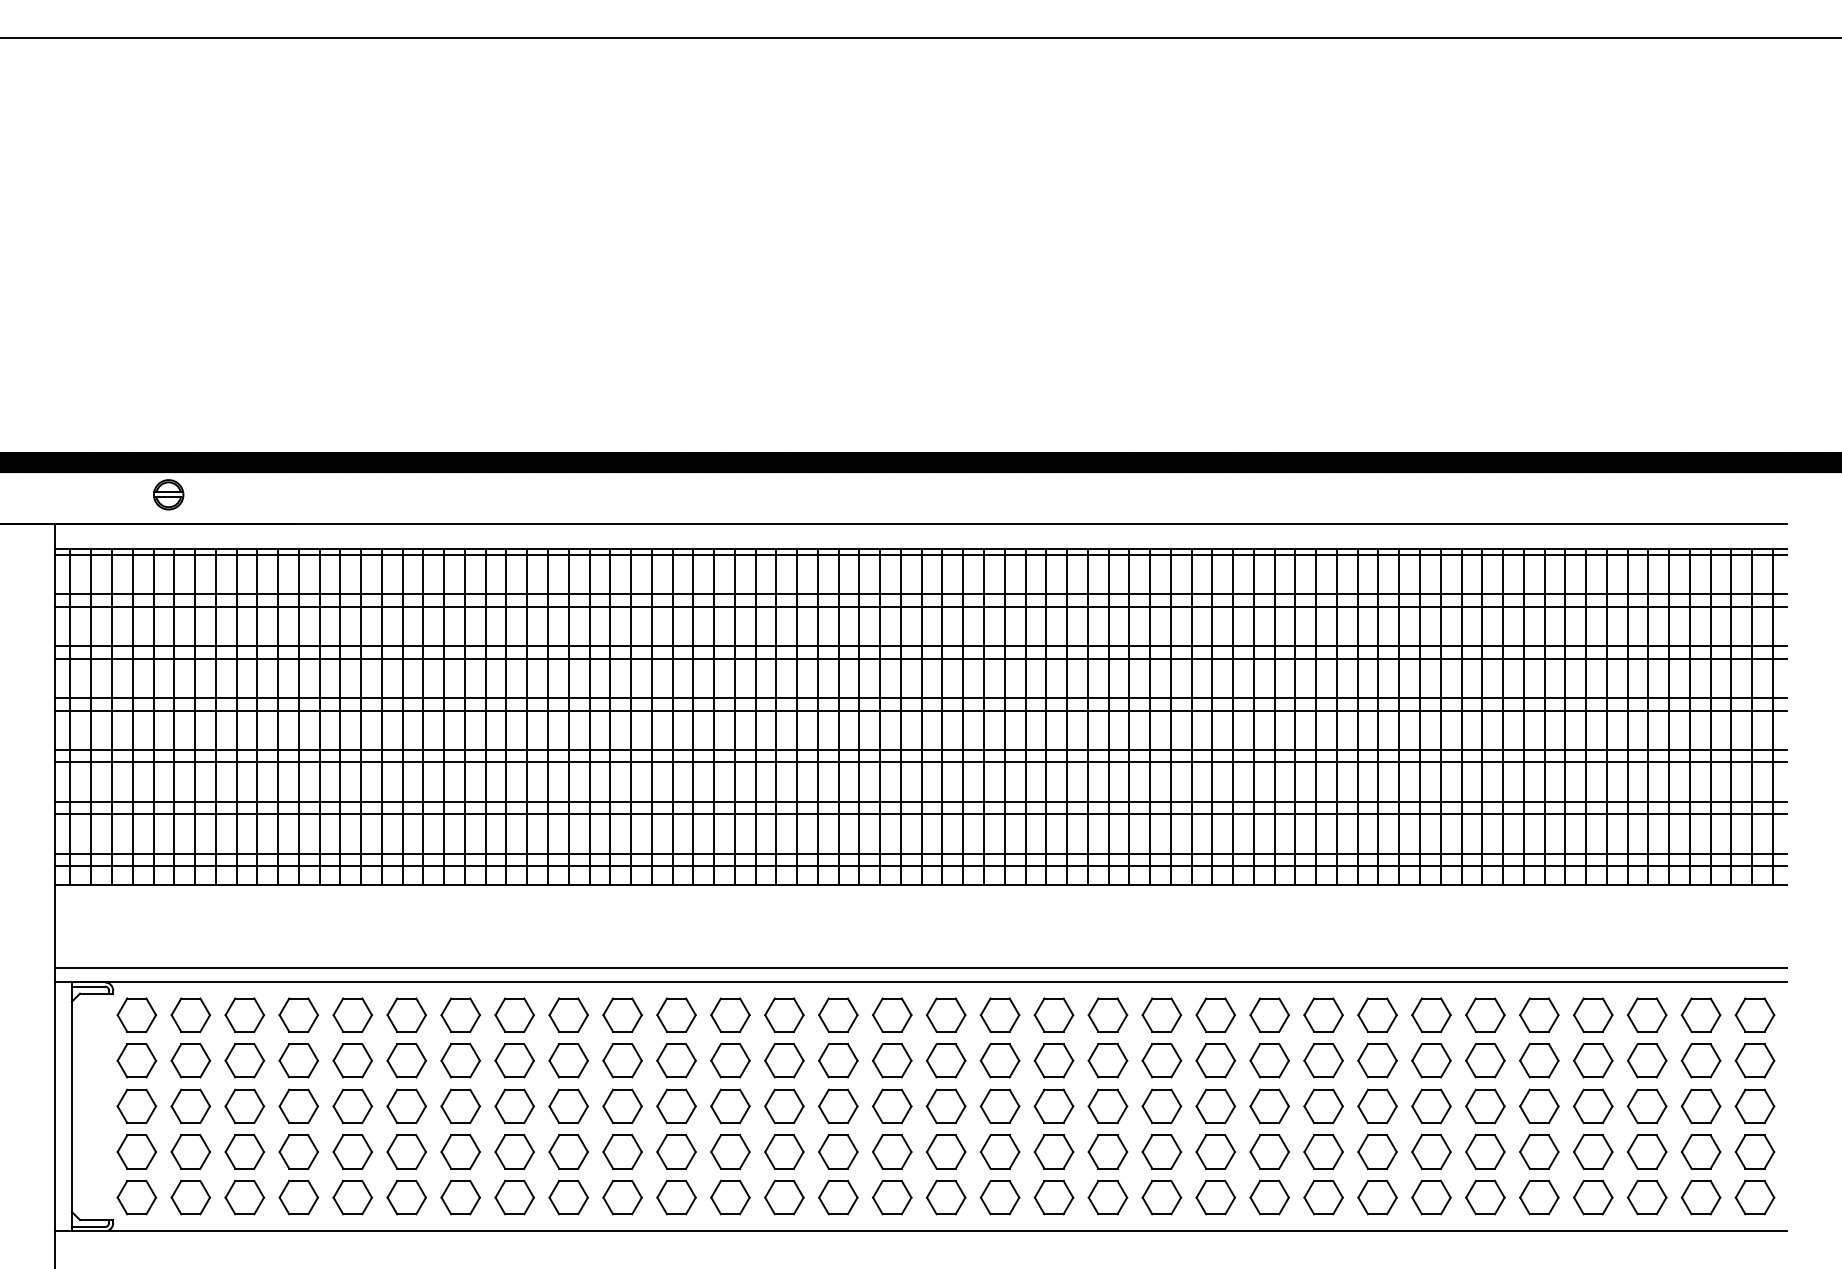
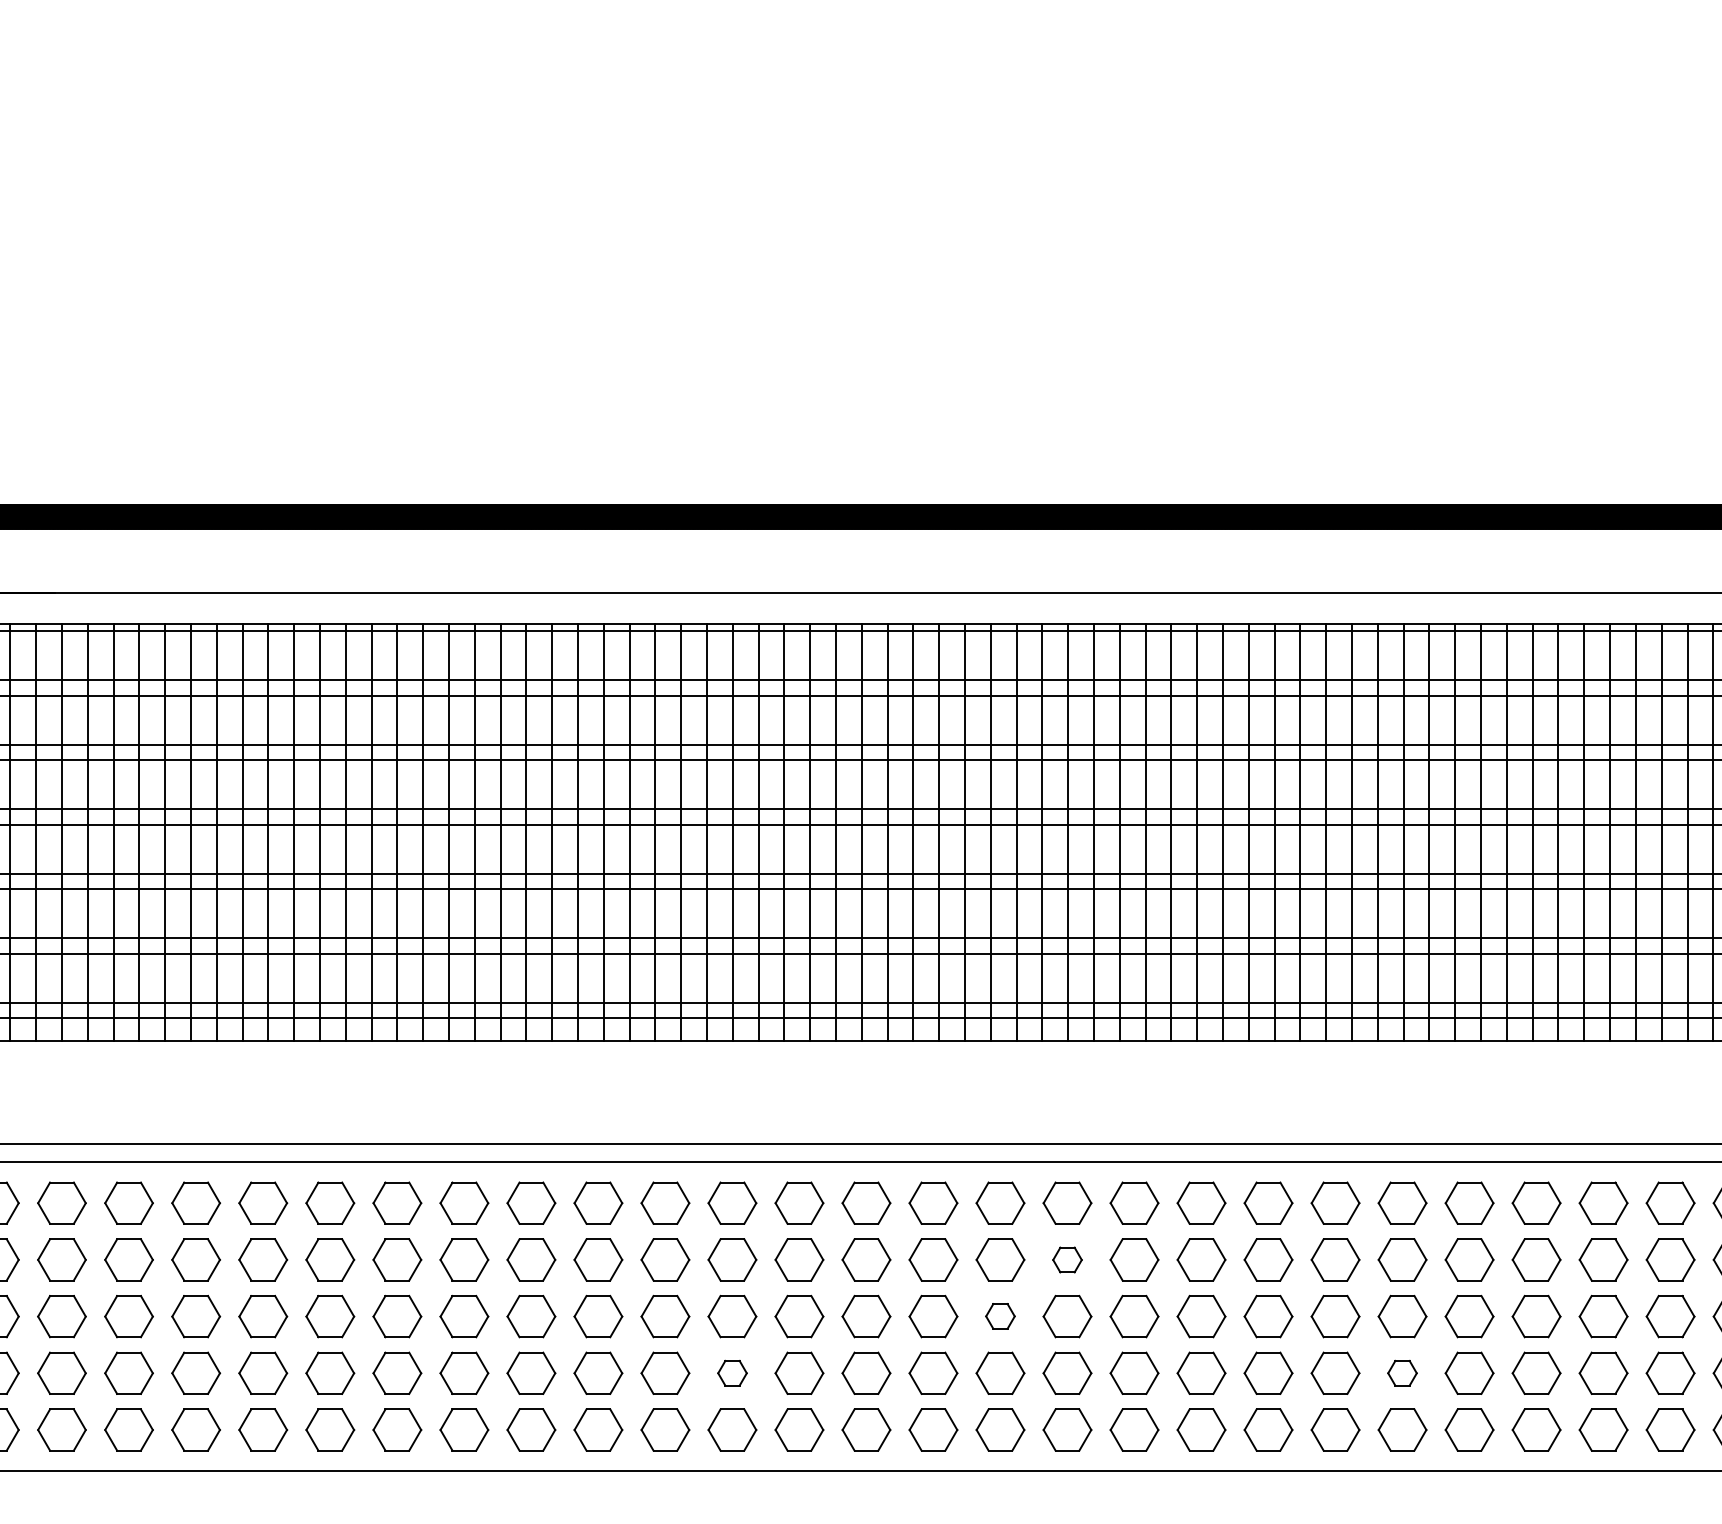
part: (1107, 1060) -> (1066, 1259), size x0.6
part: (1053, 1105) -> (999, 1315), size x0.6
part: (838, 1151) -> (732, 1372), size x0.6
part: (1377, 1151) -> (1402, 1372), size x0.6

